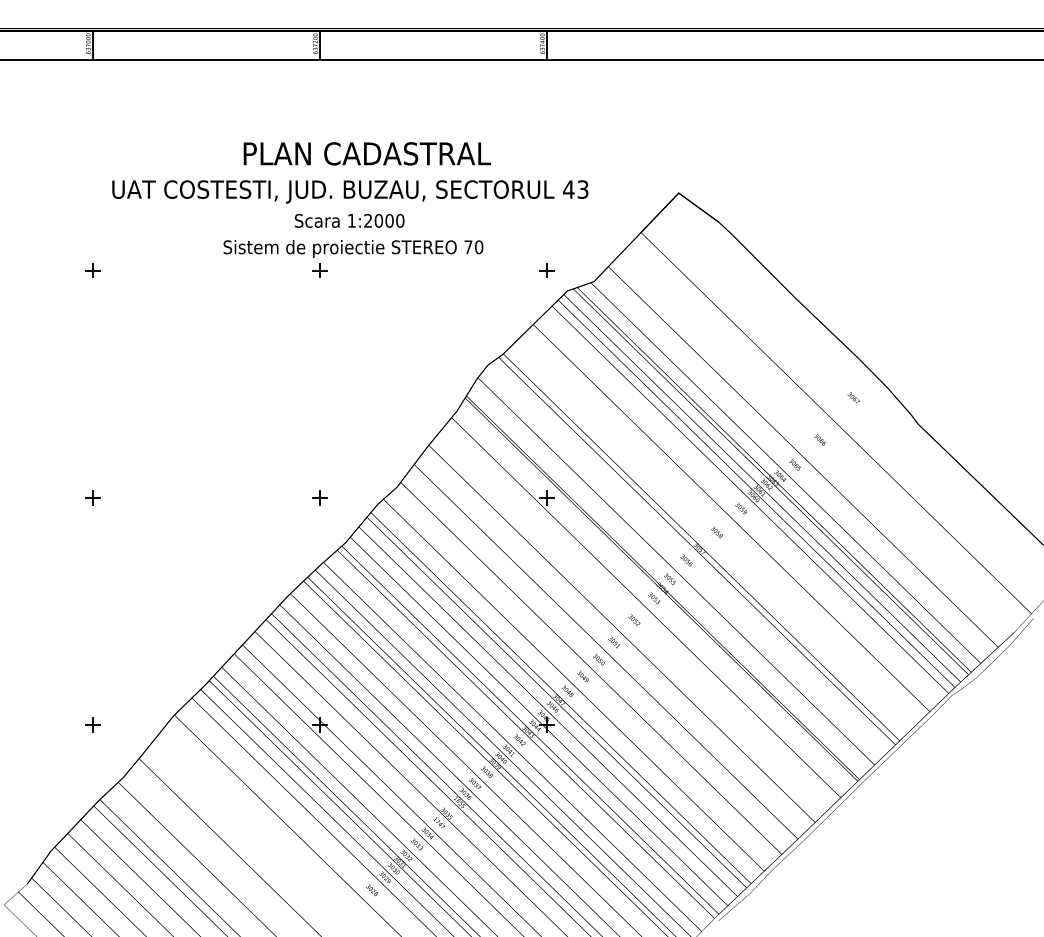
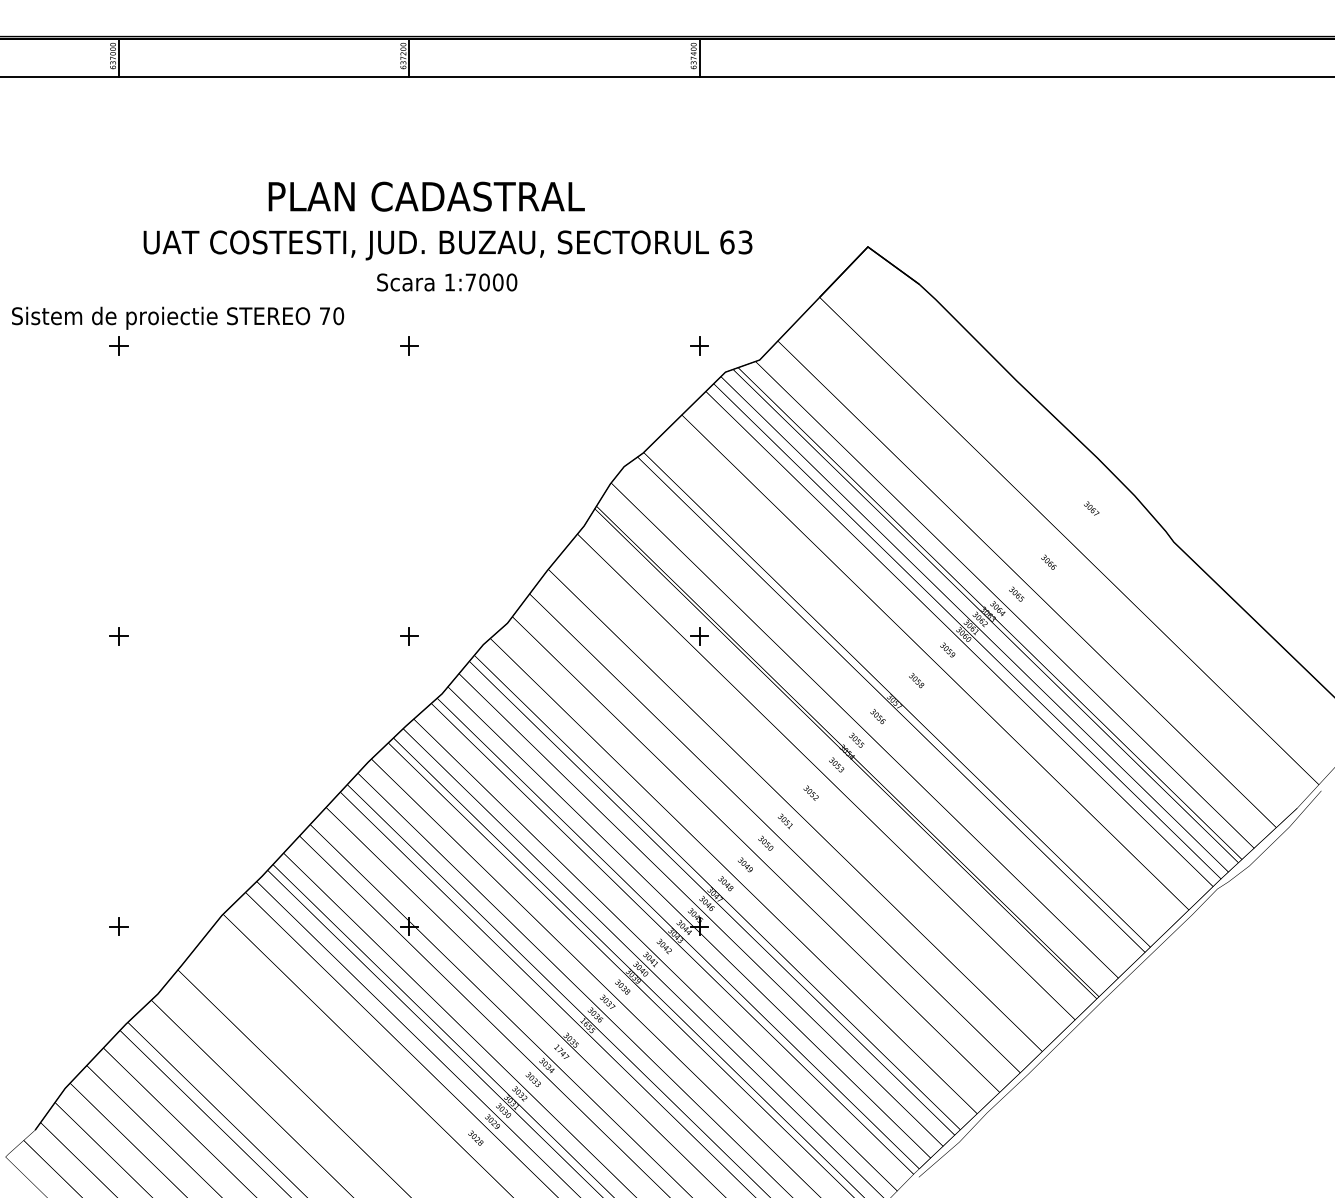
text: (367, 153) -> (426, 196), moved
text: (568, 189) -> (726, 242), 43 -> 63
text: (367, 220) -> (470, 282), 1:2000 -> 1:7000
text: (353, 248) -> (178, 317), moved

